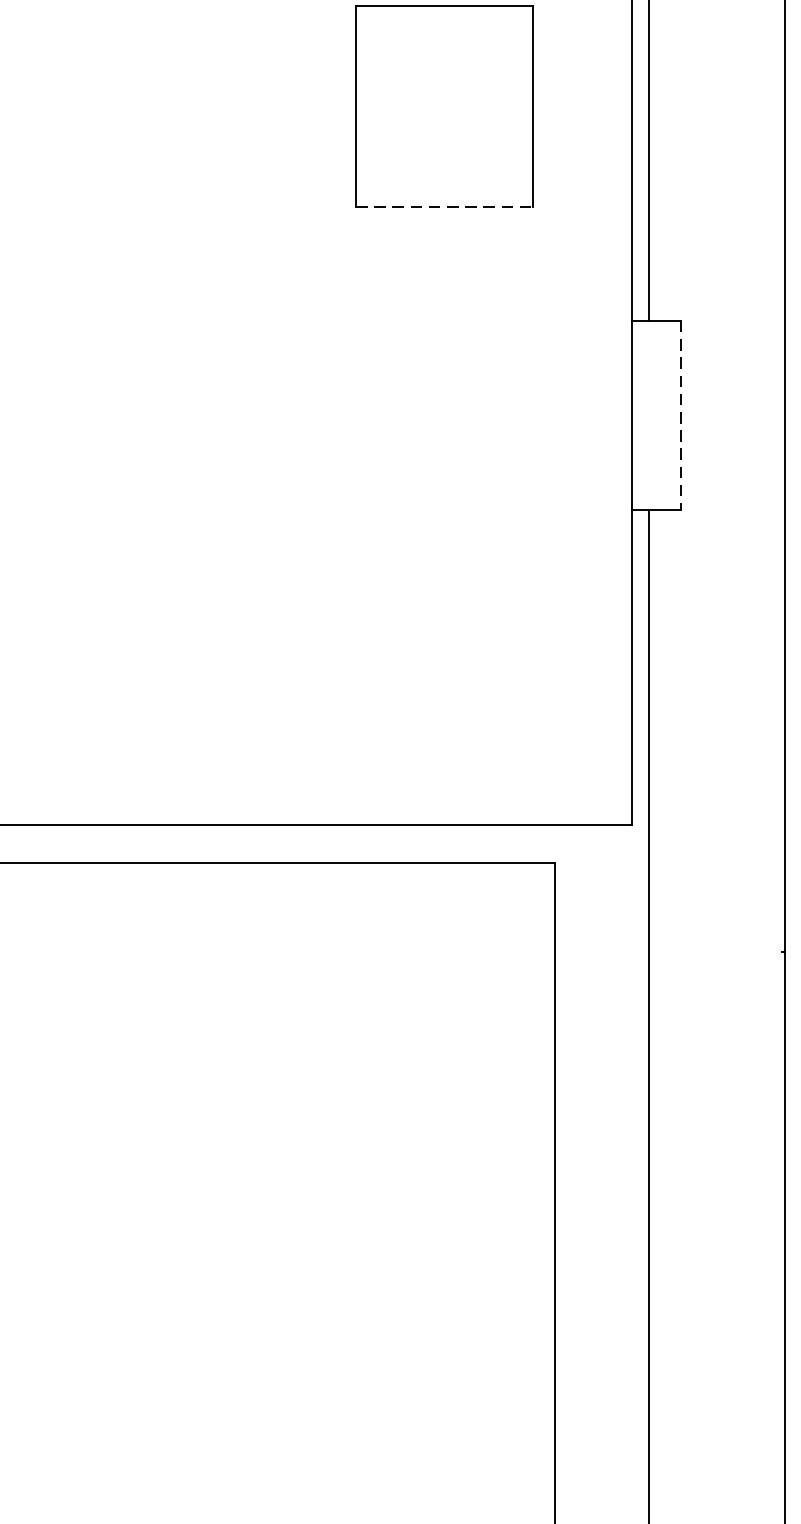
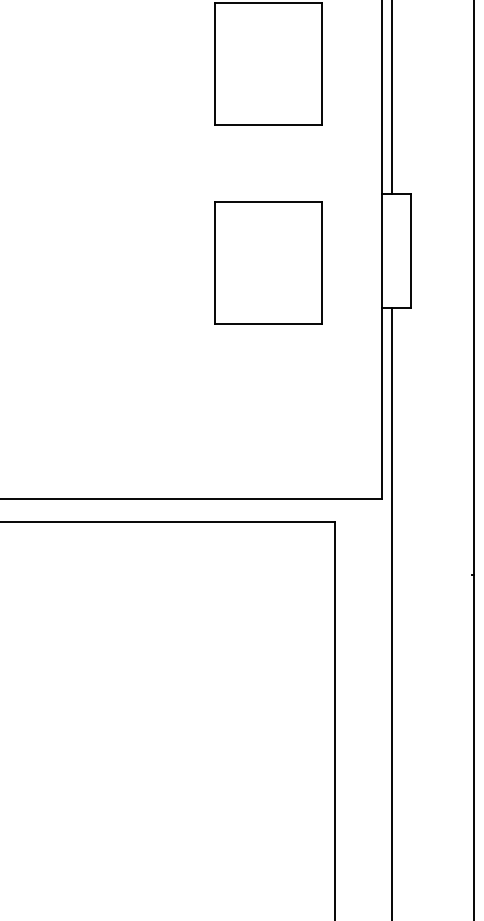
line: (444, 207) -> (268, 125), dashed -> solid
line: (681, 416) -> (411, 251), dashed -> solid
part: (444, 434) -> (268, 262), added

